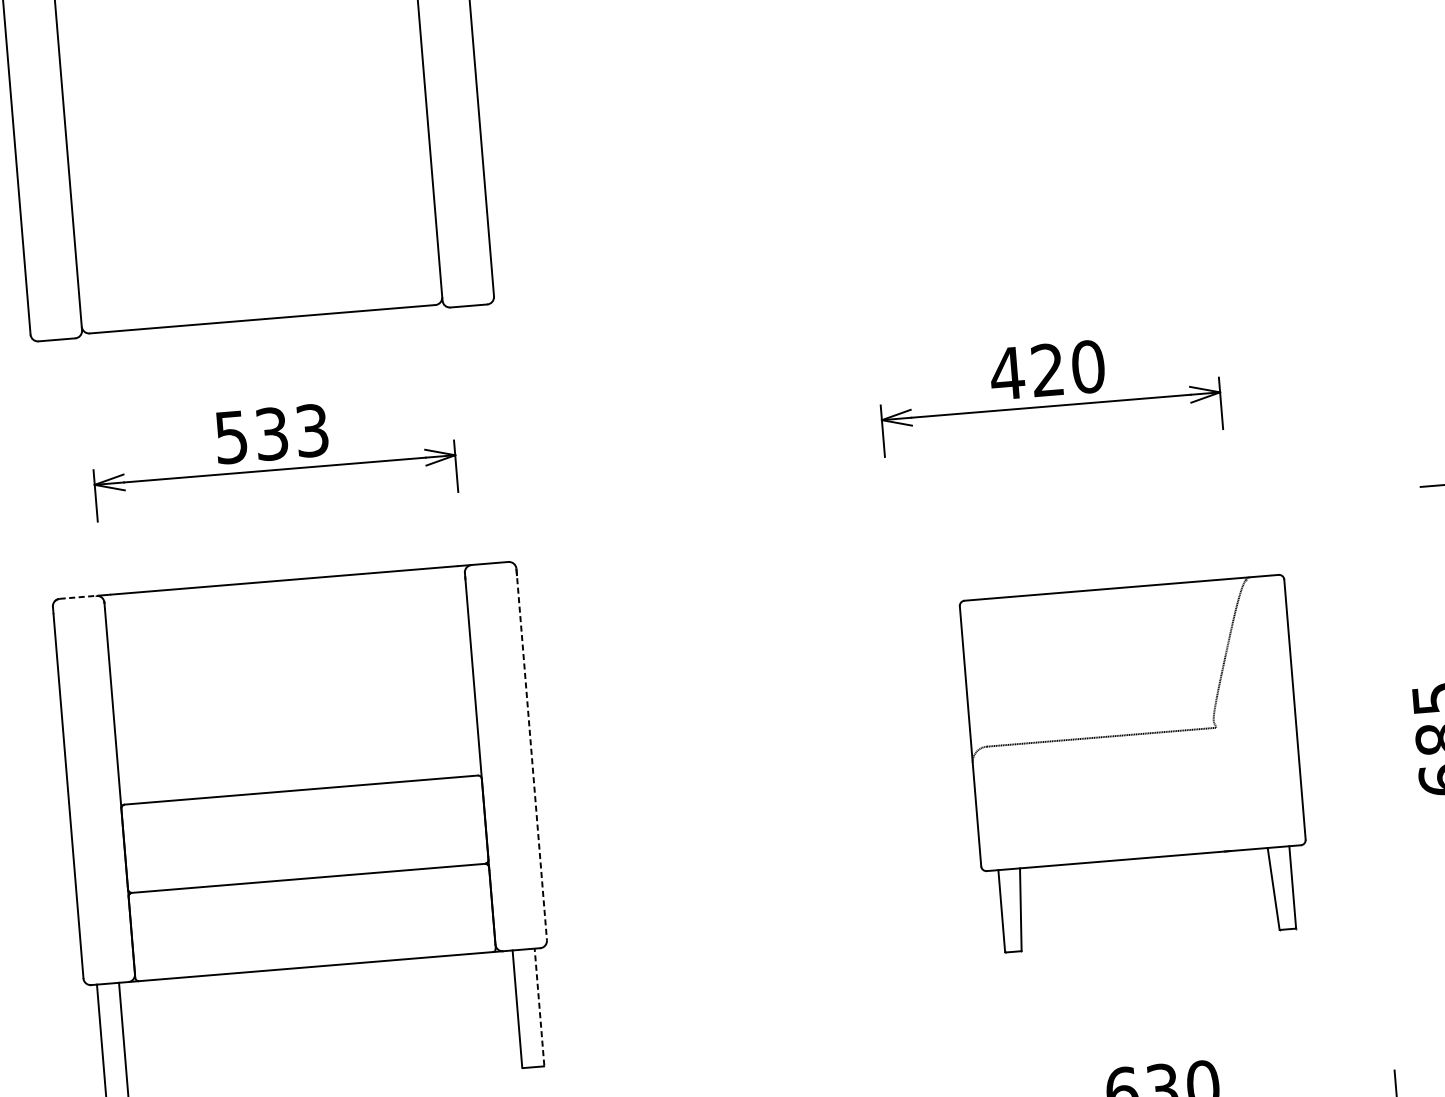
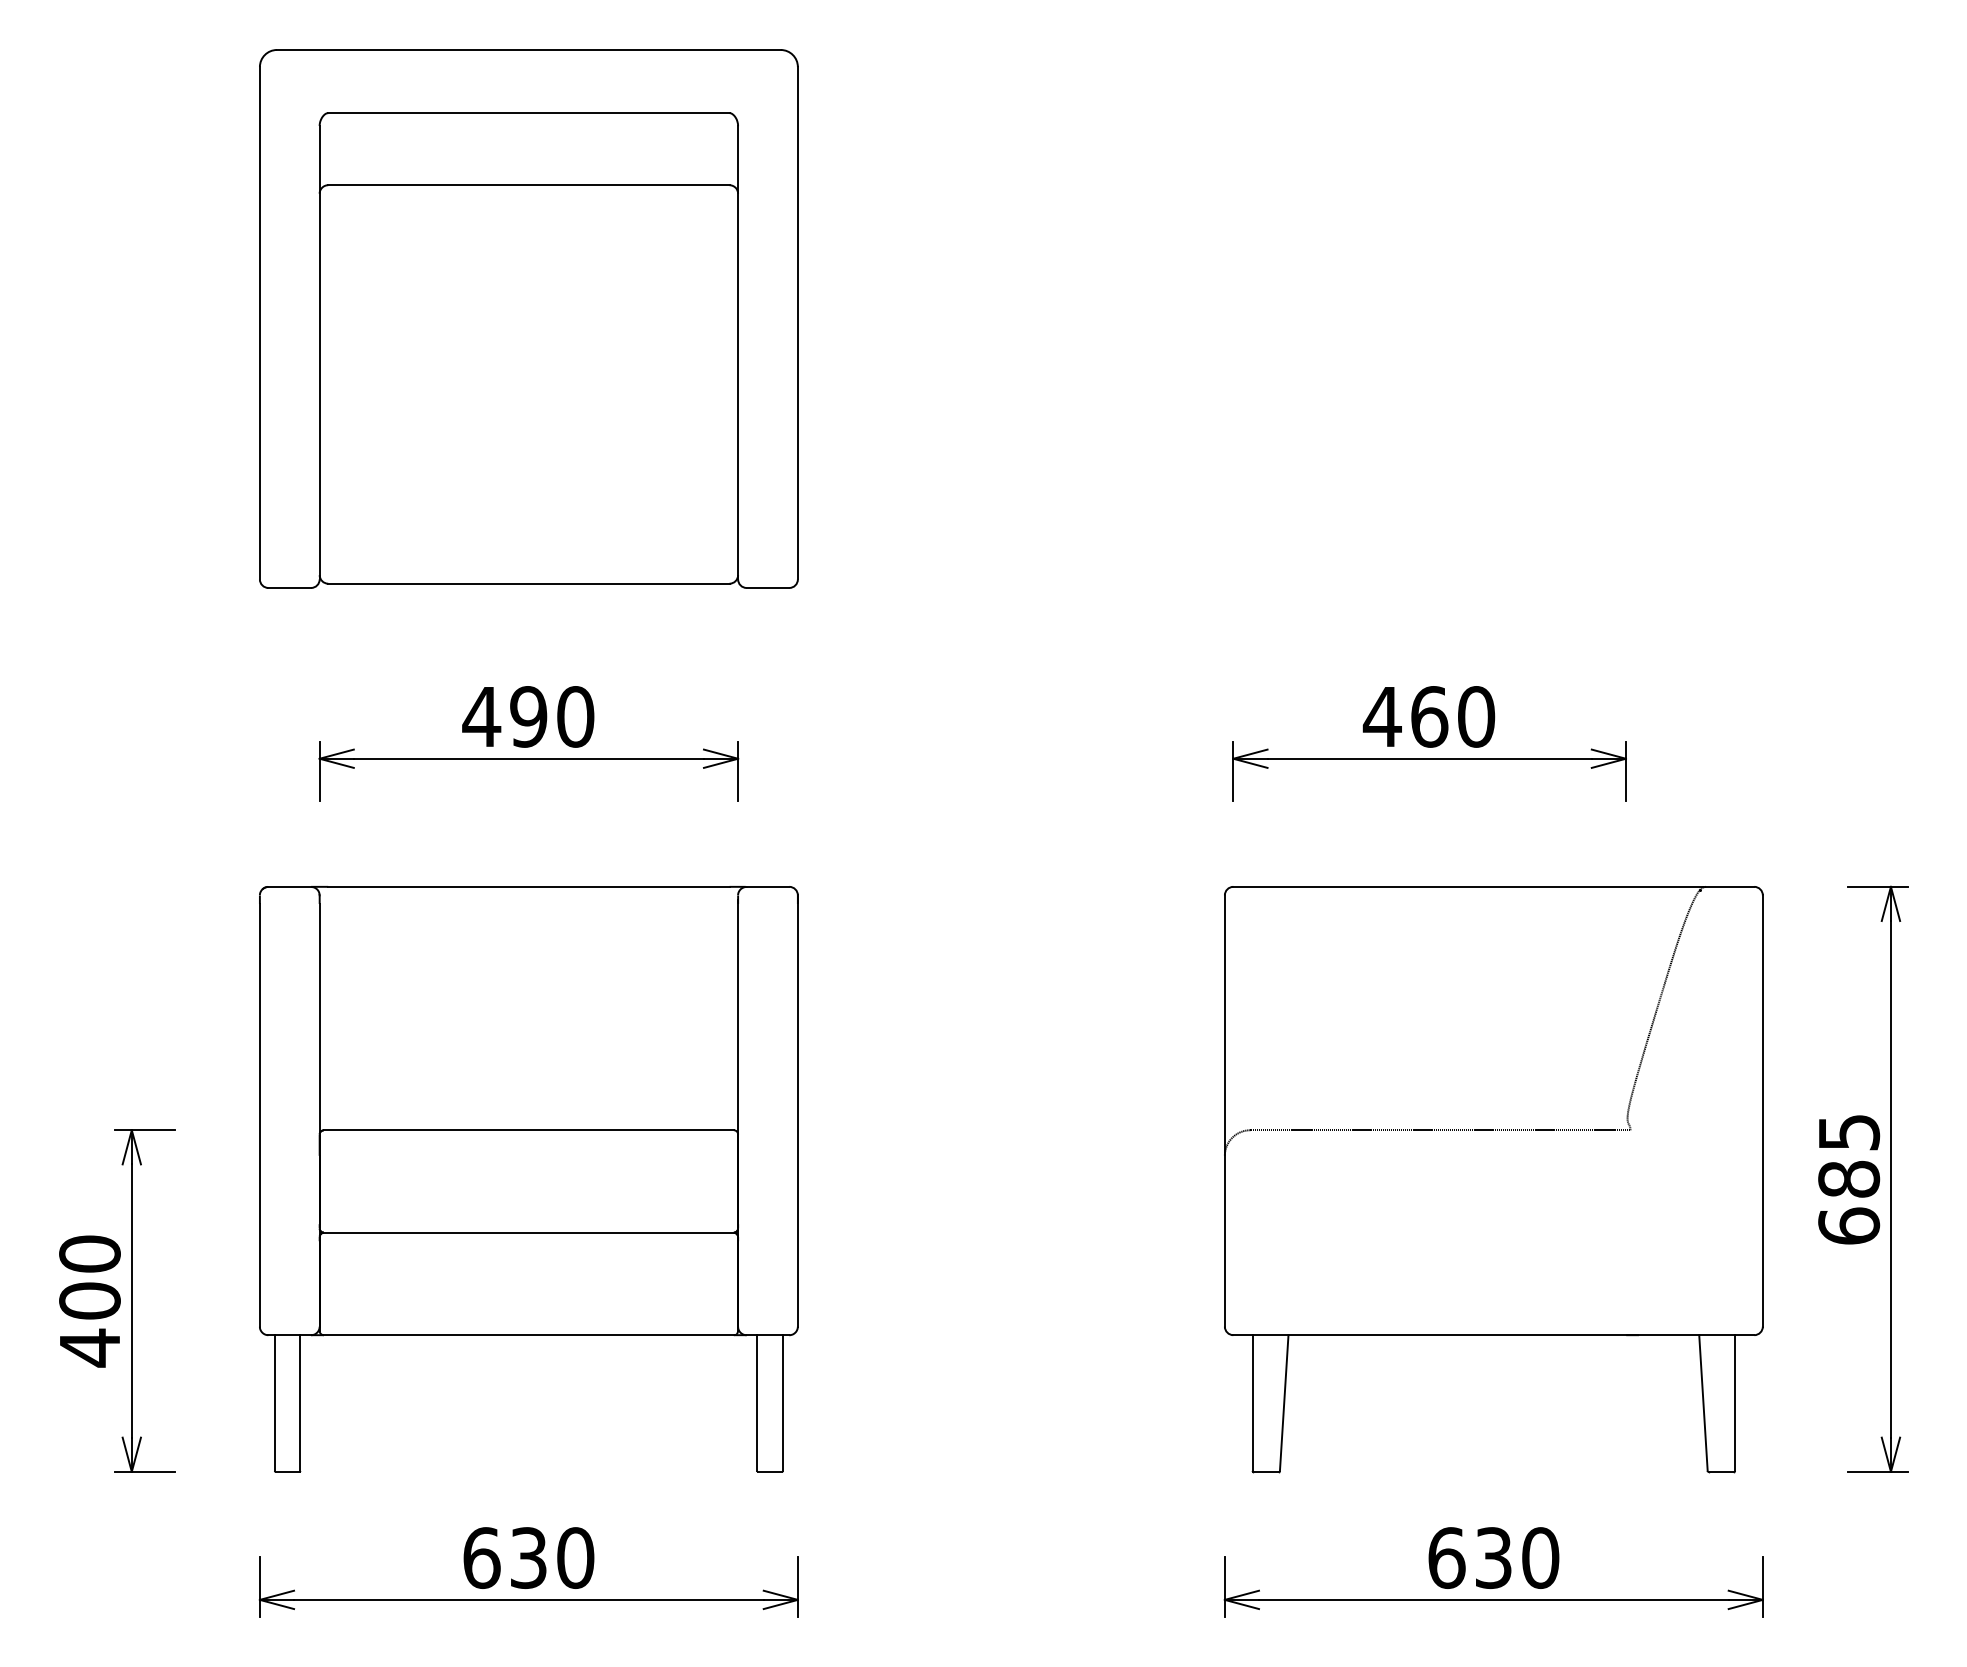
text: (1047, 369) -> (1429, 716), 420 -> 460
text: (271, 433) -> (528, 716), 533 -> 490
line: (78, 596) -> (290, 886), dashed -> solid
line: (531, 754) -> (797, 1111), dashed -> solid
part: (1135, 764) -> (1493, 1179), size x1.43
line: (539, 1007) -> (782, 1403), dashed -> solid

